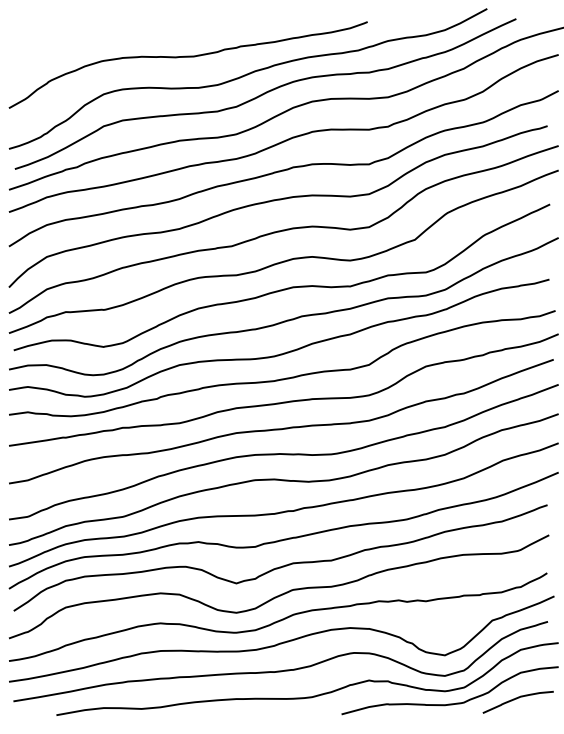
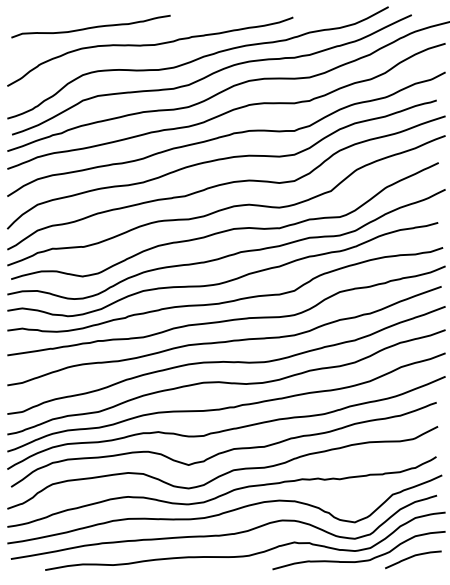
curve: (114, 33) -> (91, 26), added

